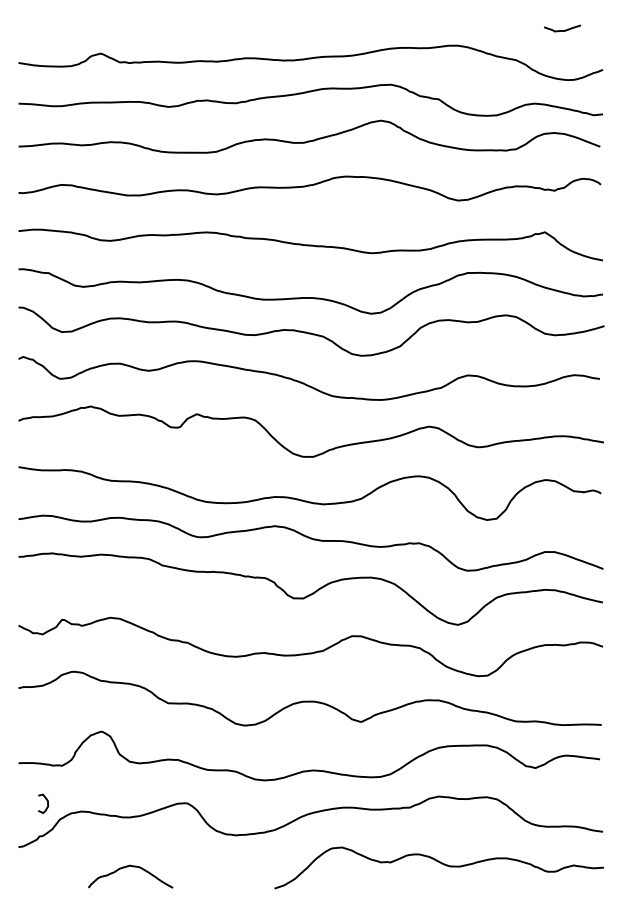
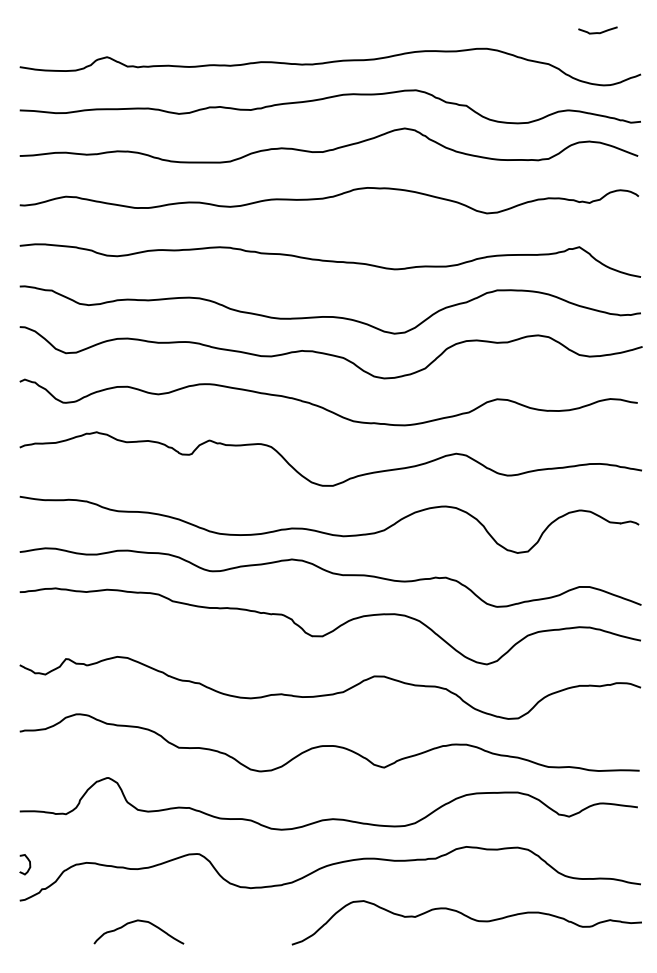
curve: (47, 803) -> (29, 864), moved

